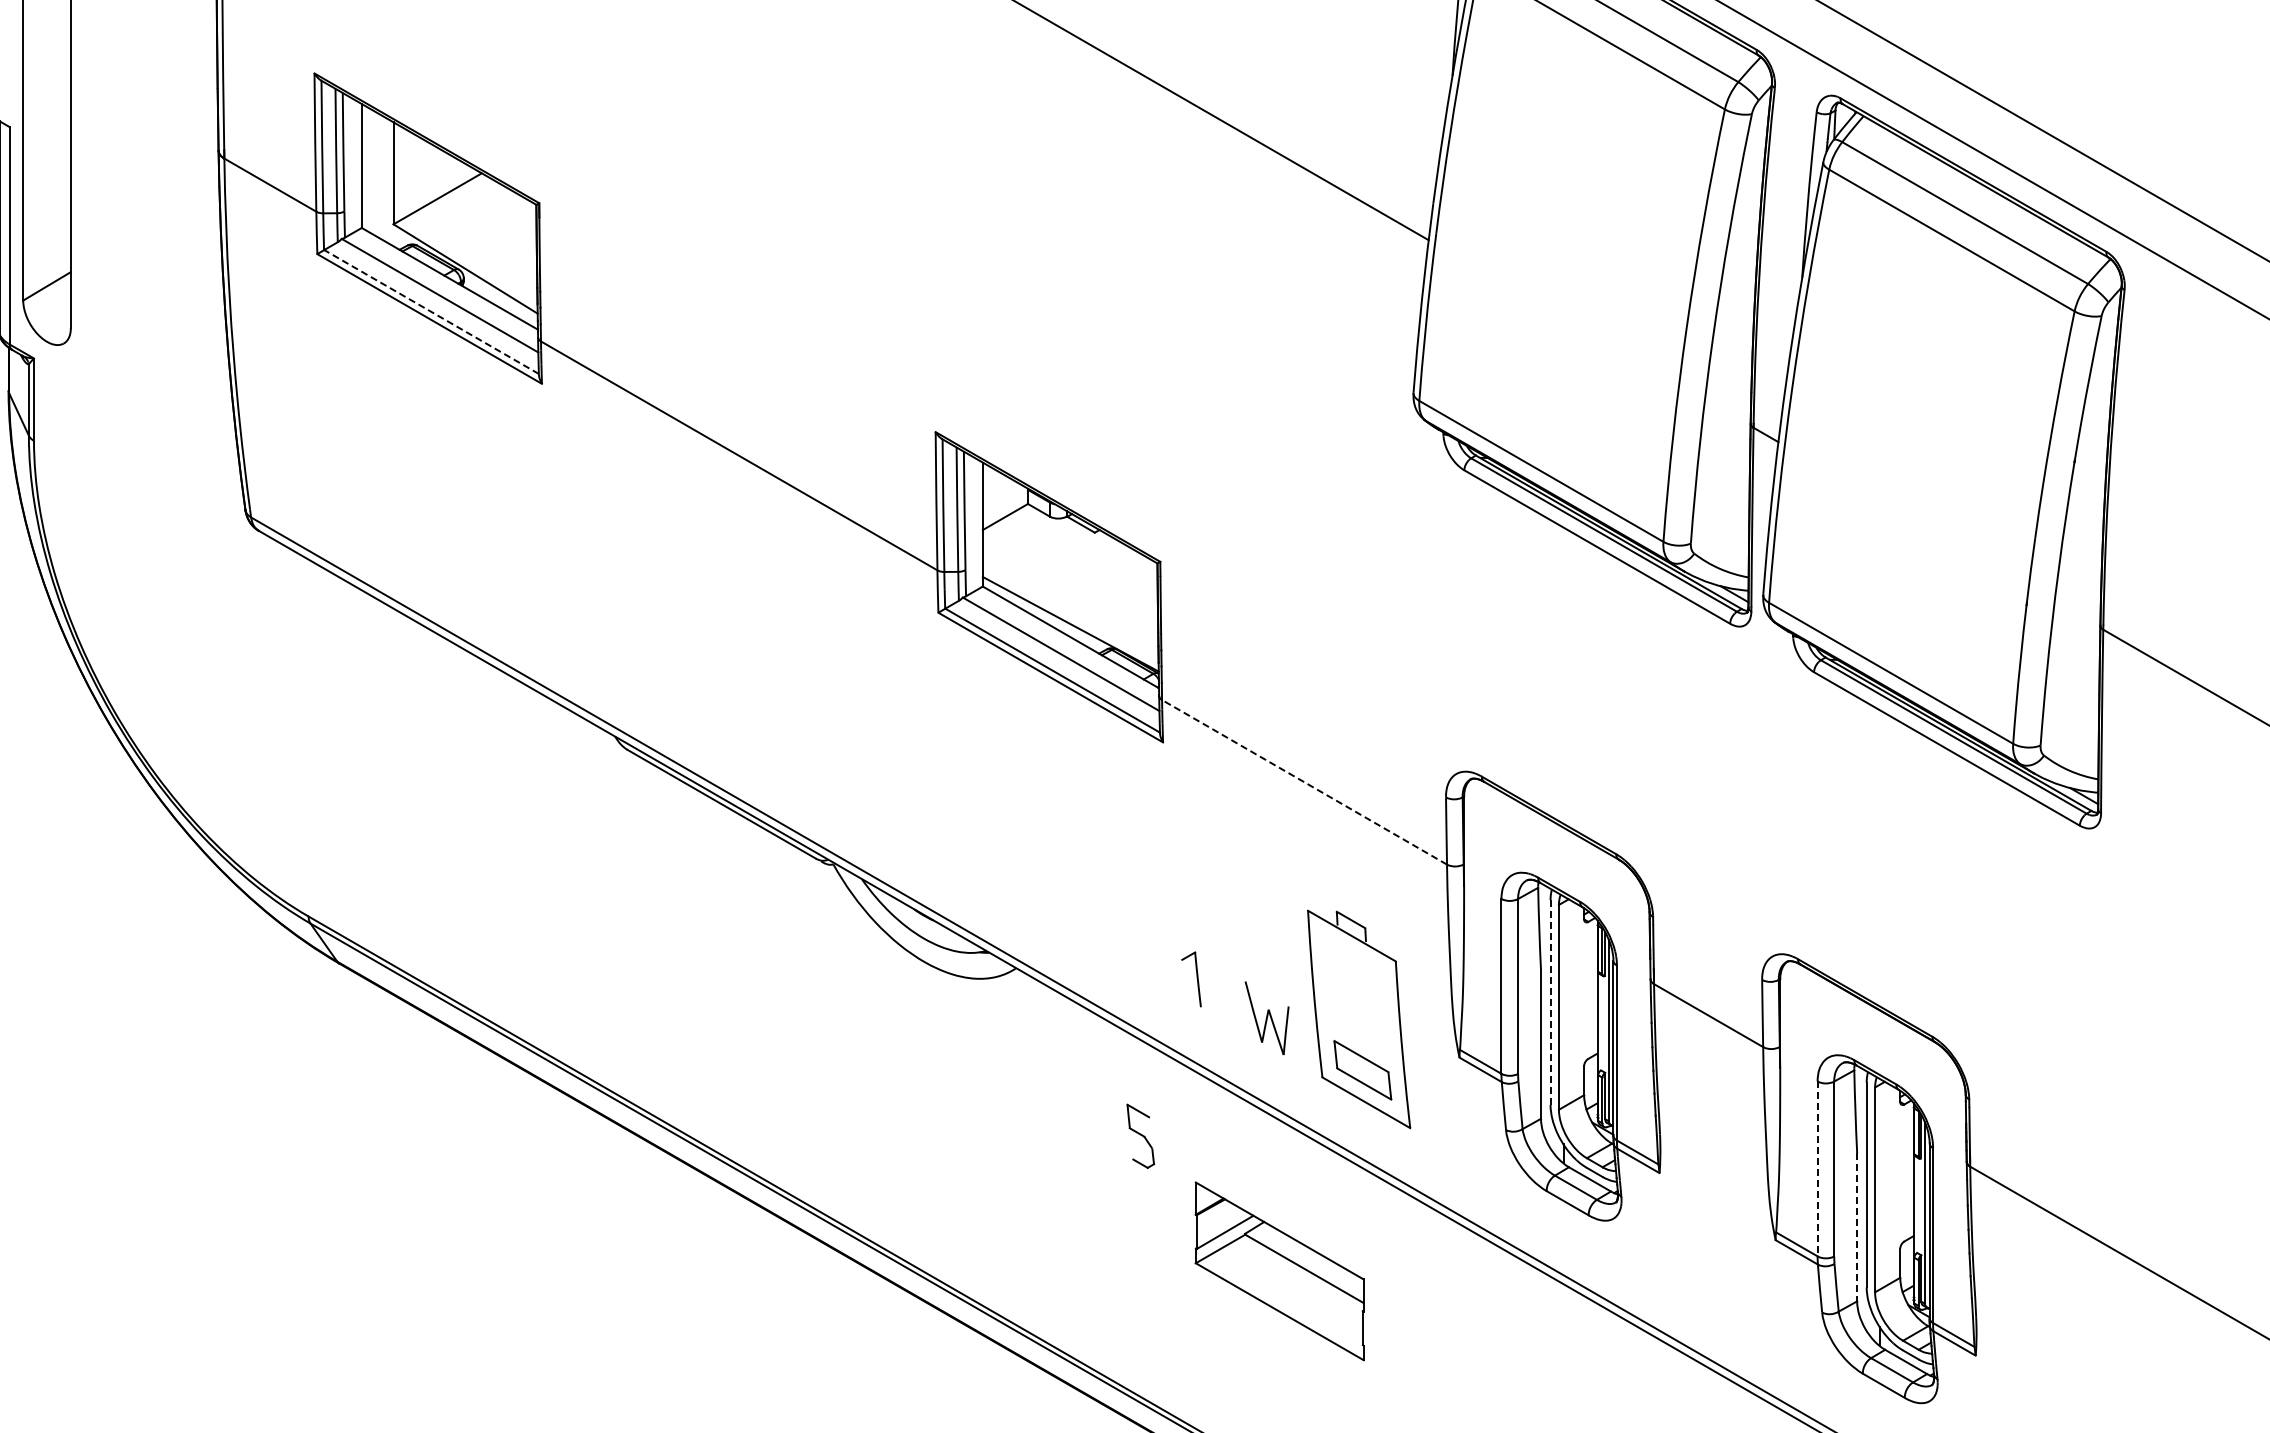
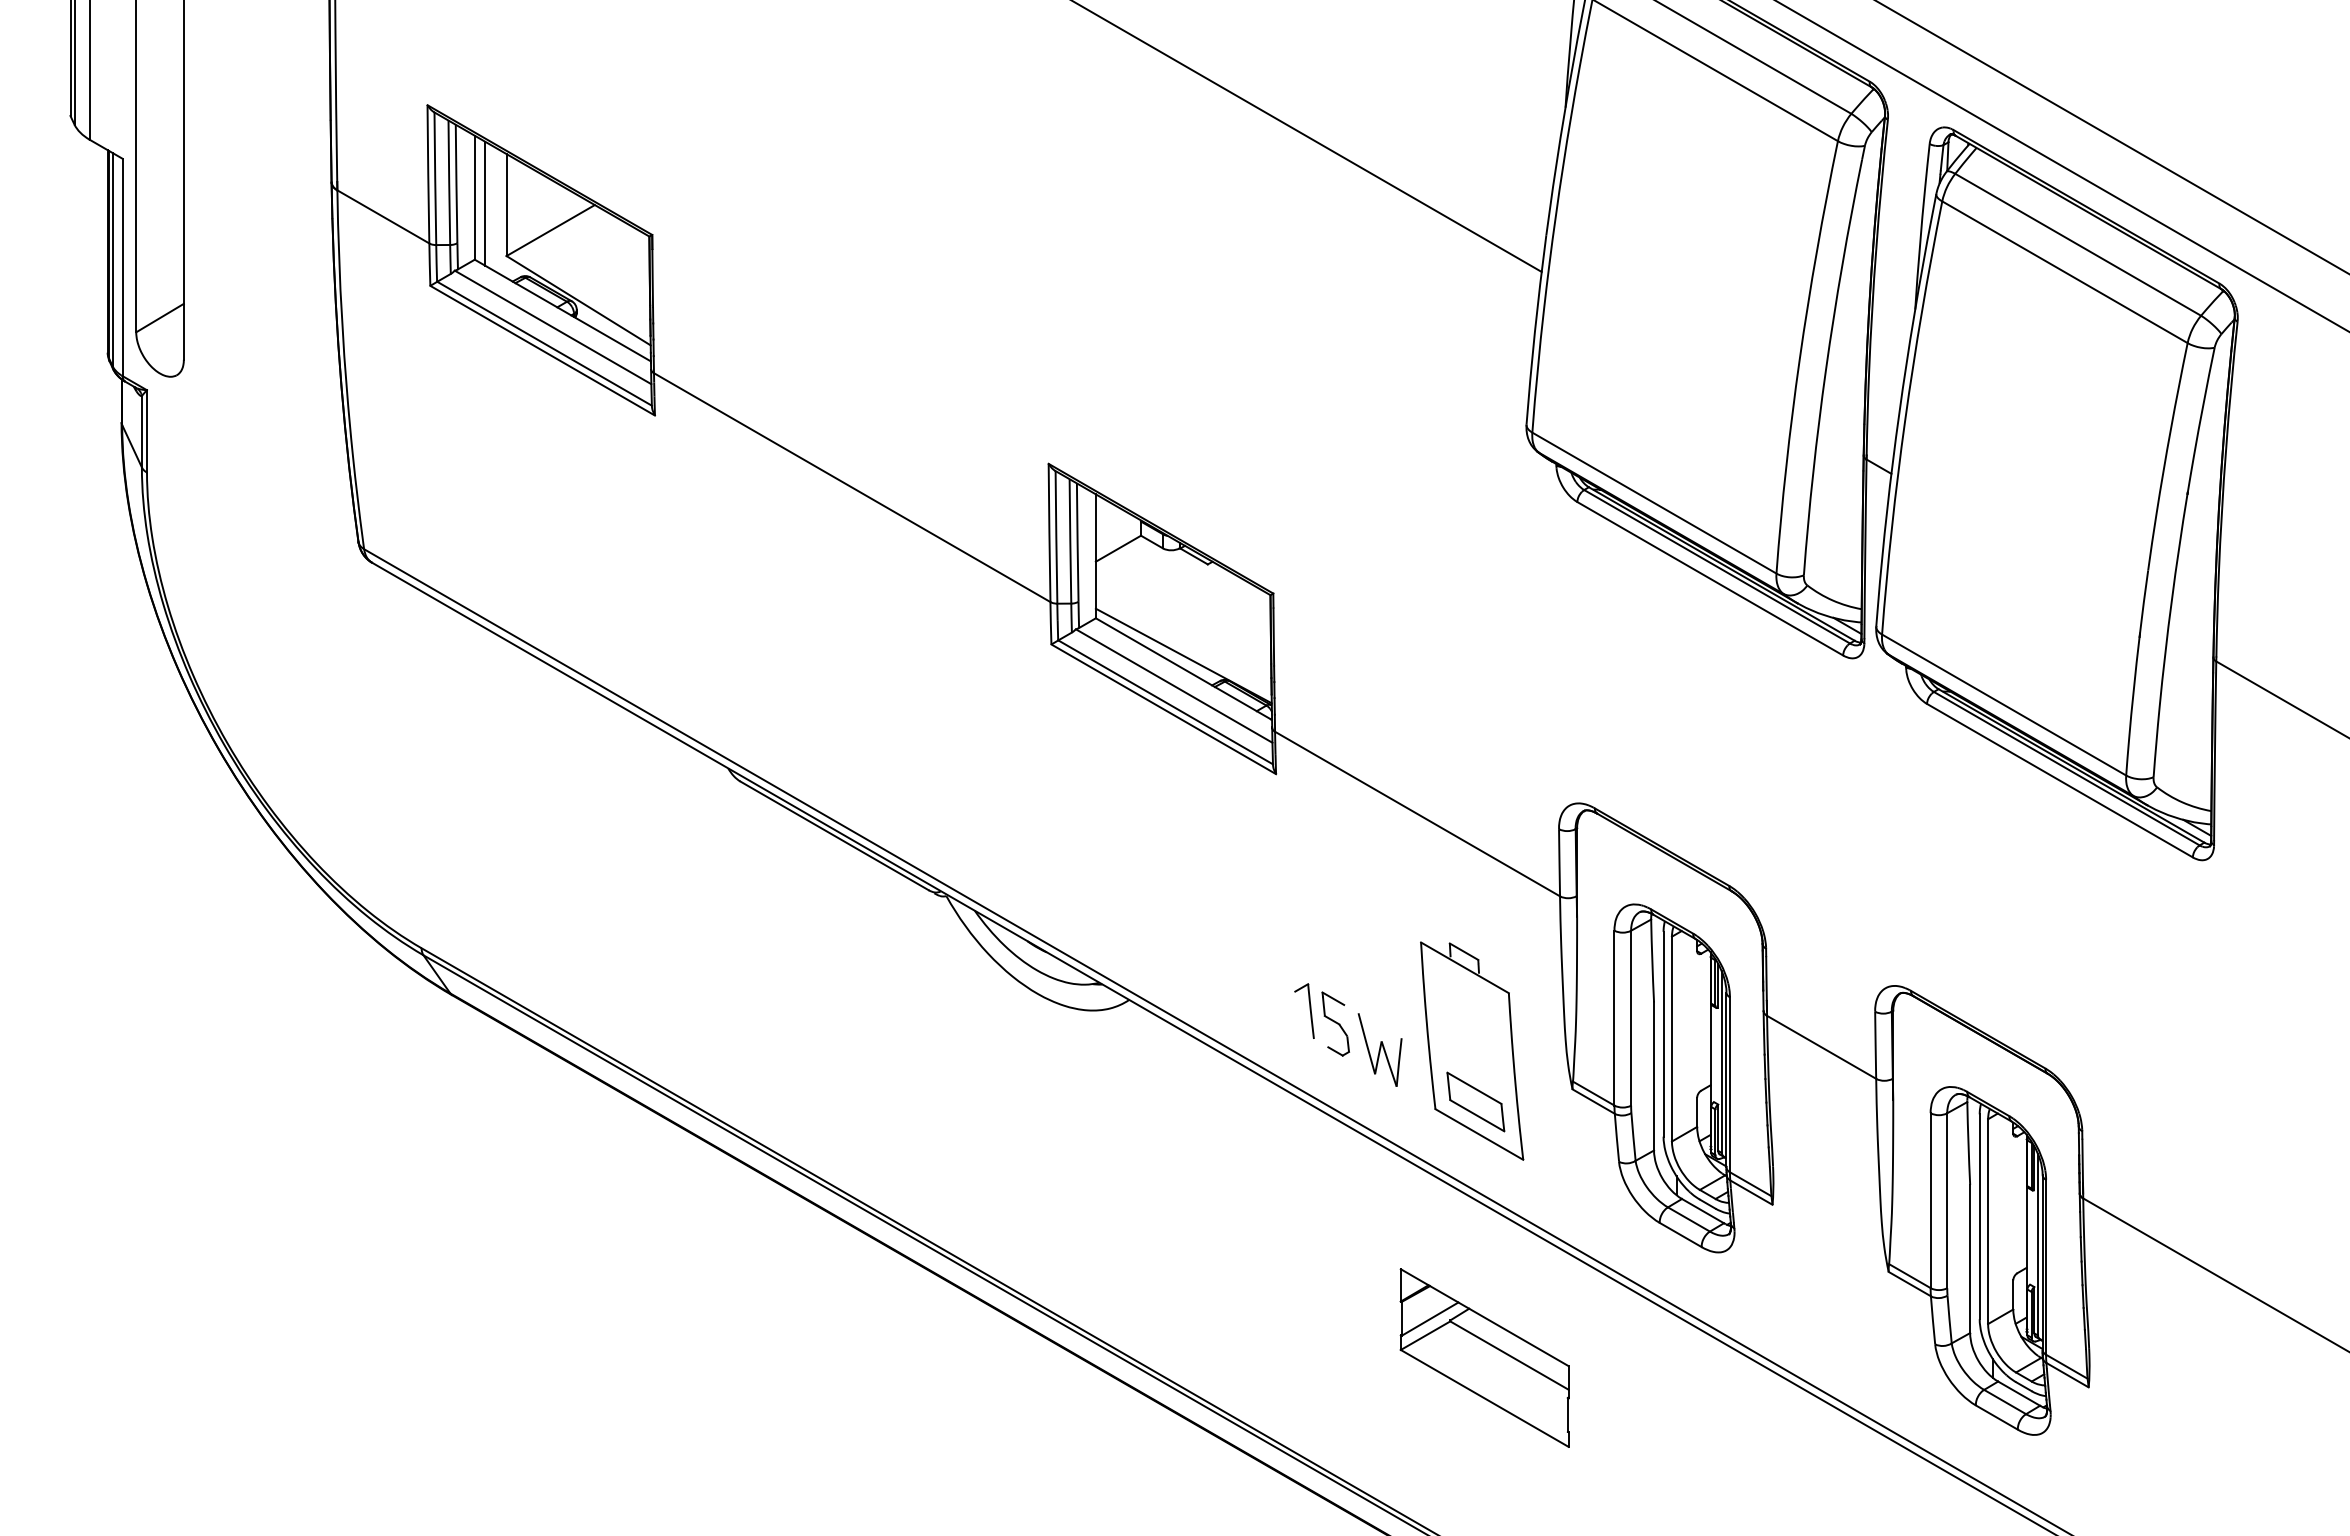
line: (372, 171) -> (485, 203), added
line: (431, 311) -> (544, 343), dashed -> solid
line: (1304, 782) -> (1417, 814), dashed -> solid
line: (1550, 1002) -> (1663, 1034), dashed -> solid
part: (1140, 1135) -> (1335, 1023), moved
line: (1817, 1169) -> (1930, 1201), dashed -> solid
line: (1857, 1227) -> (1970, 1259), dashed -> solid
part: (1279, 1270) -> (1484, 1357), moved

